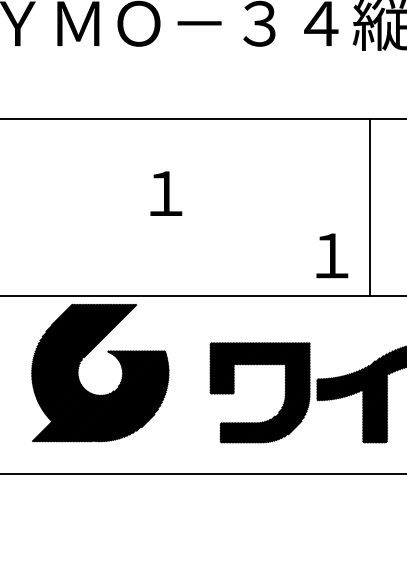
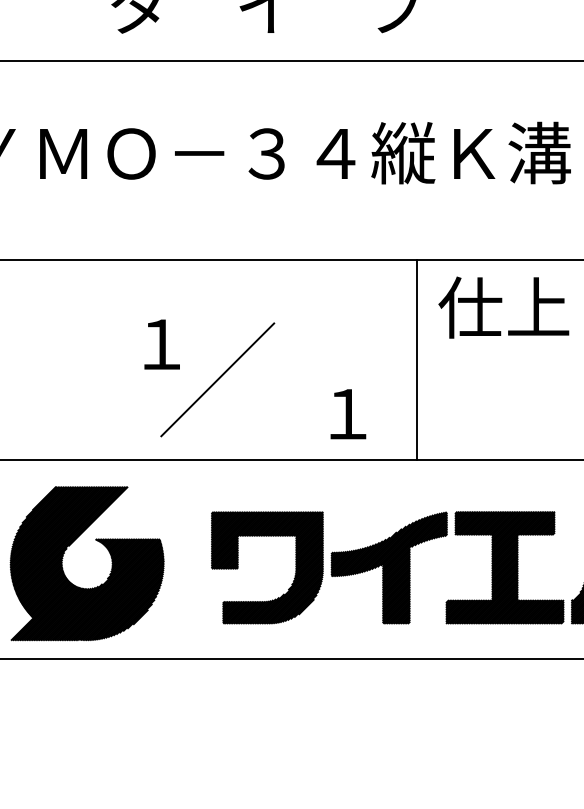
line: (370, 207) -> (417, 359), moved
line: (215, 224) -> (217, 379), added
part: (79, 368) -> (63, 558), moved

